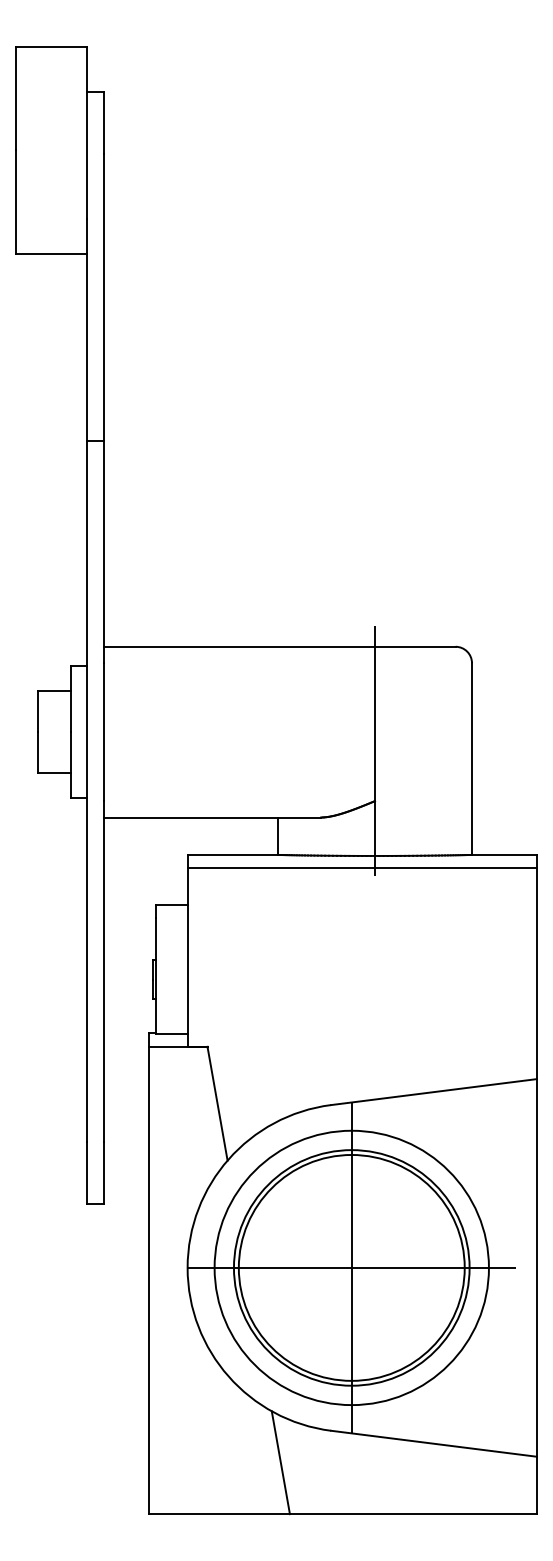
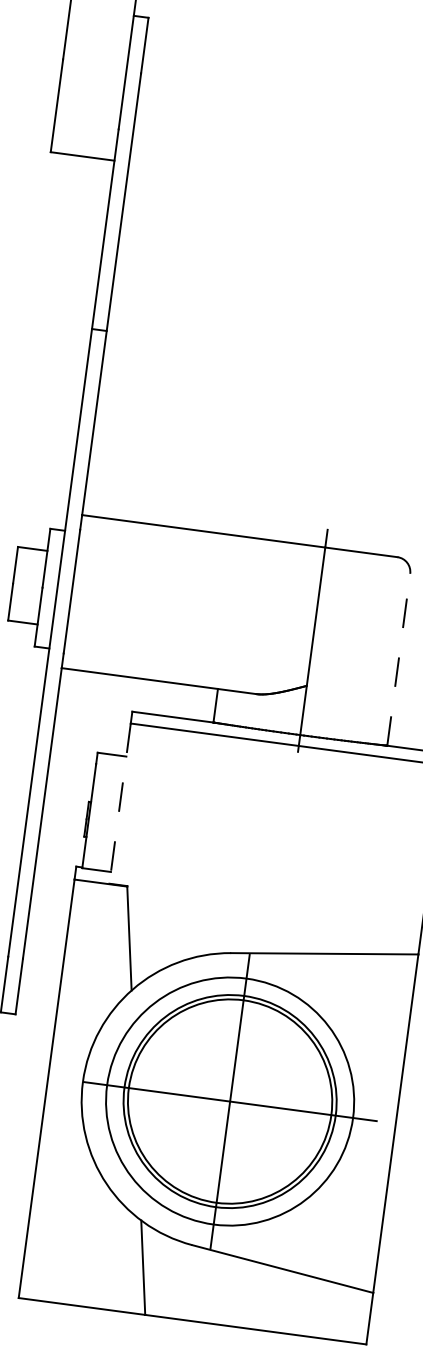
line: (472, 759) -> (399, 660), solid -> dashed
line: (187, 957) -> (119, 803), solid -> dashed

